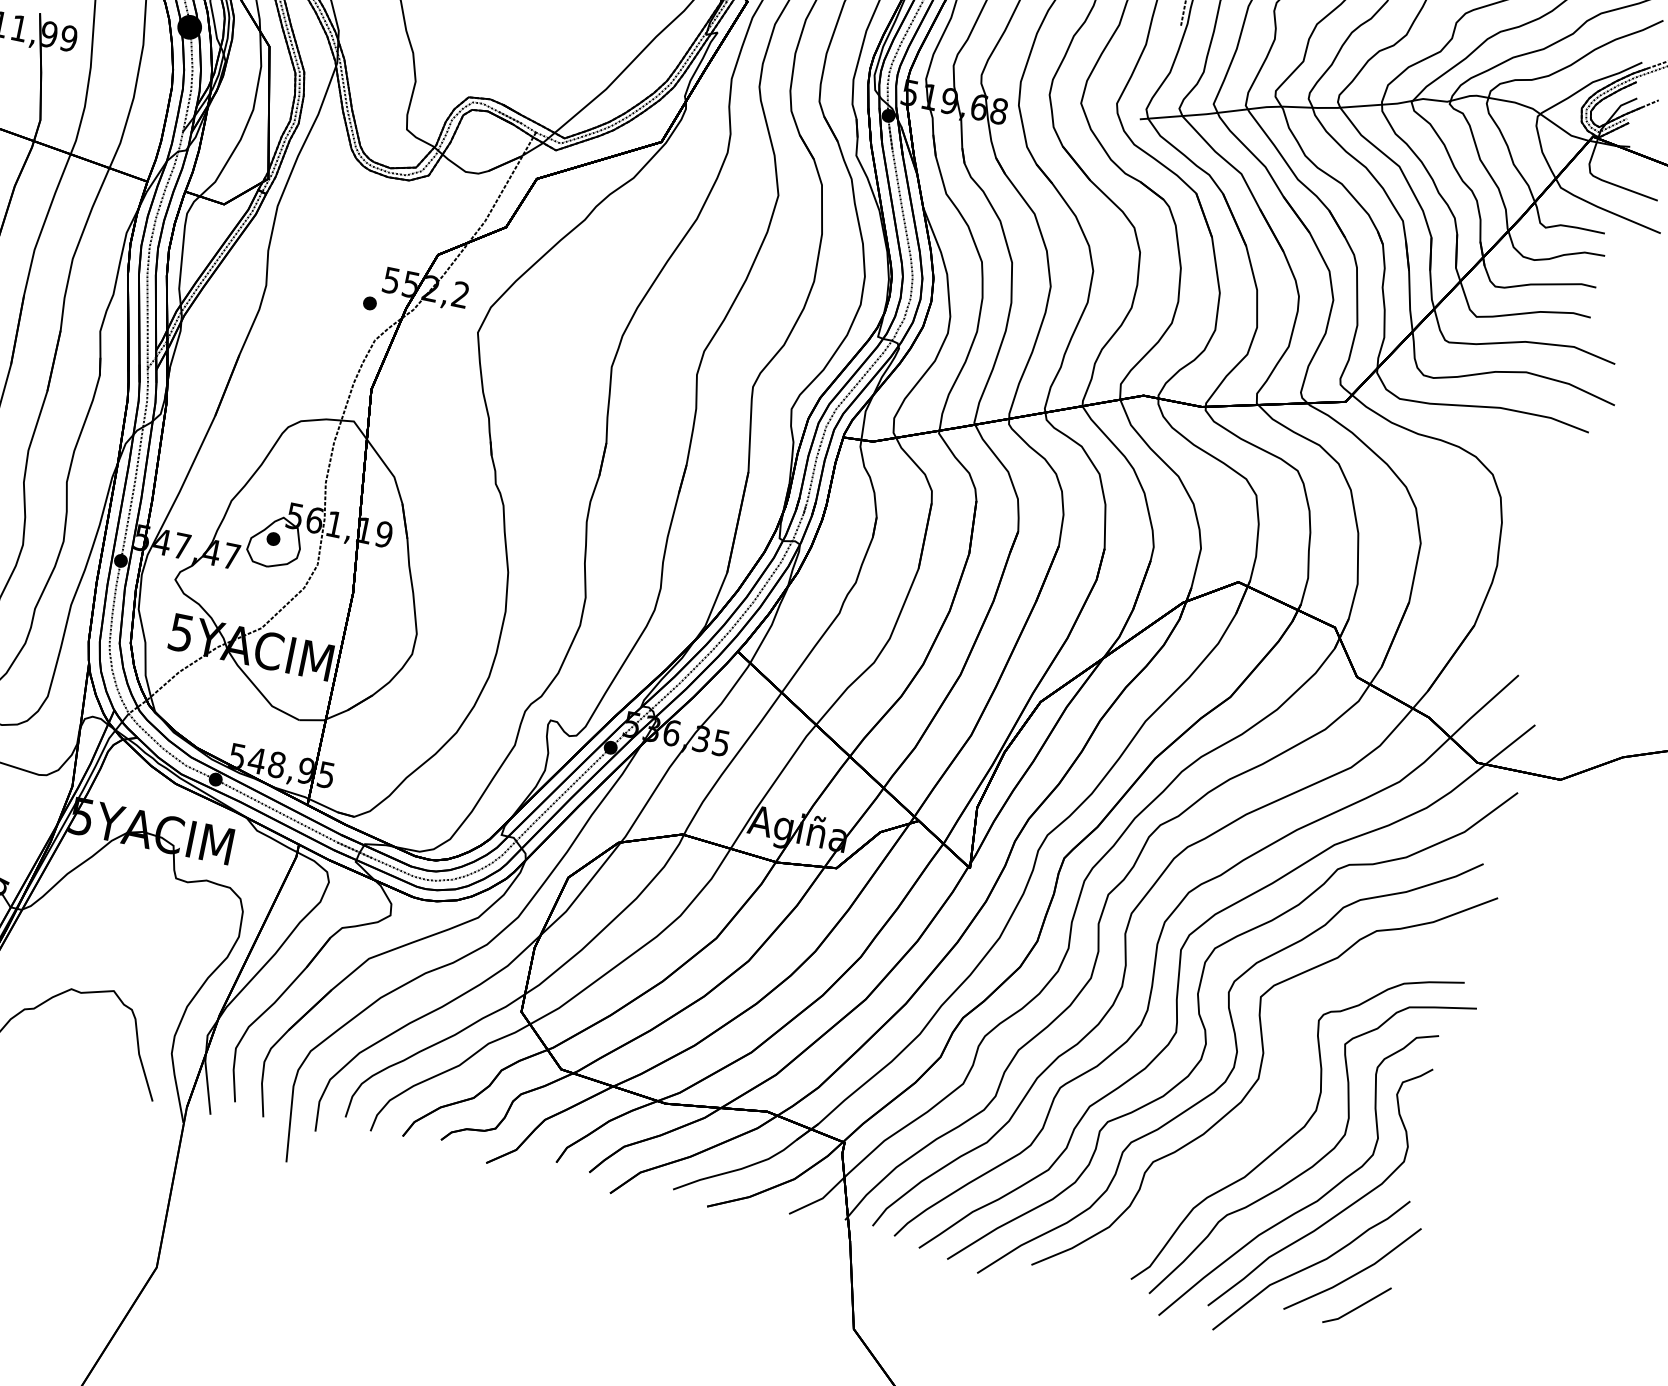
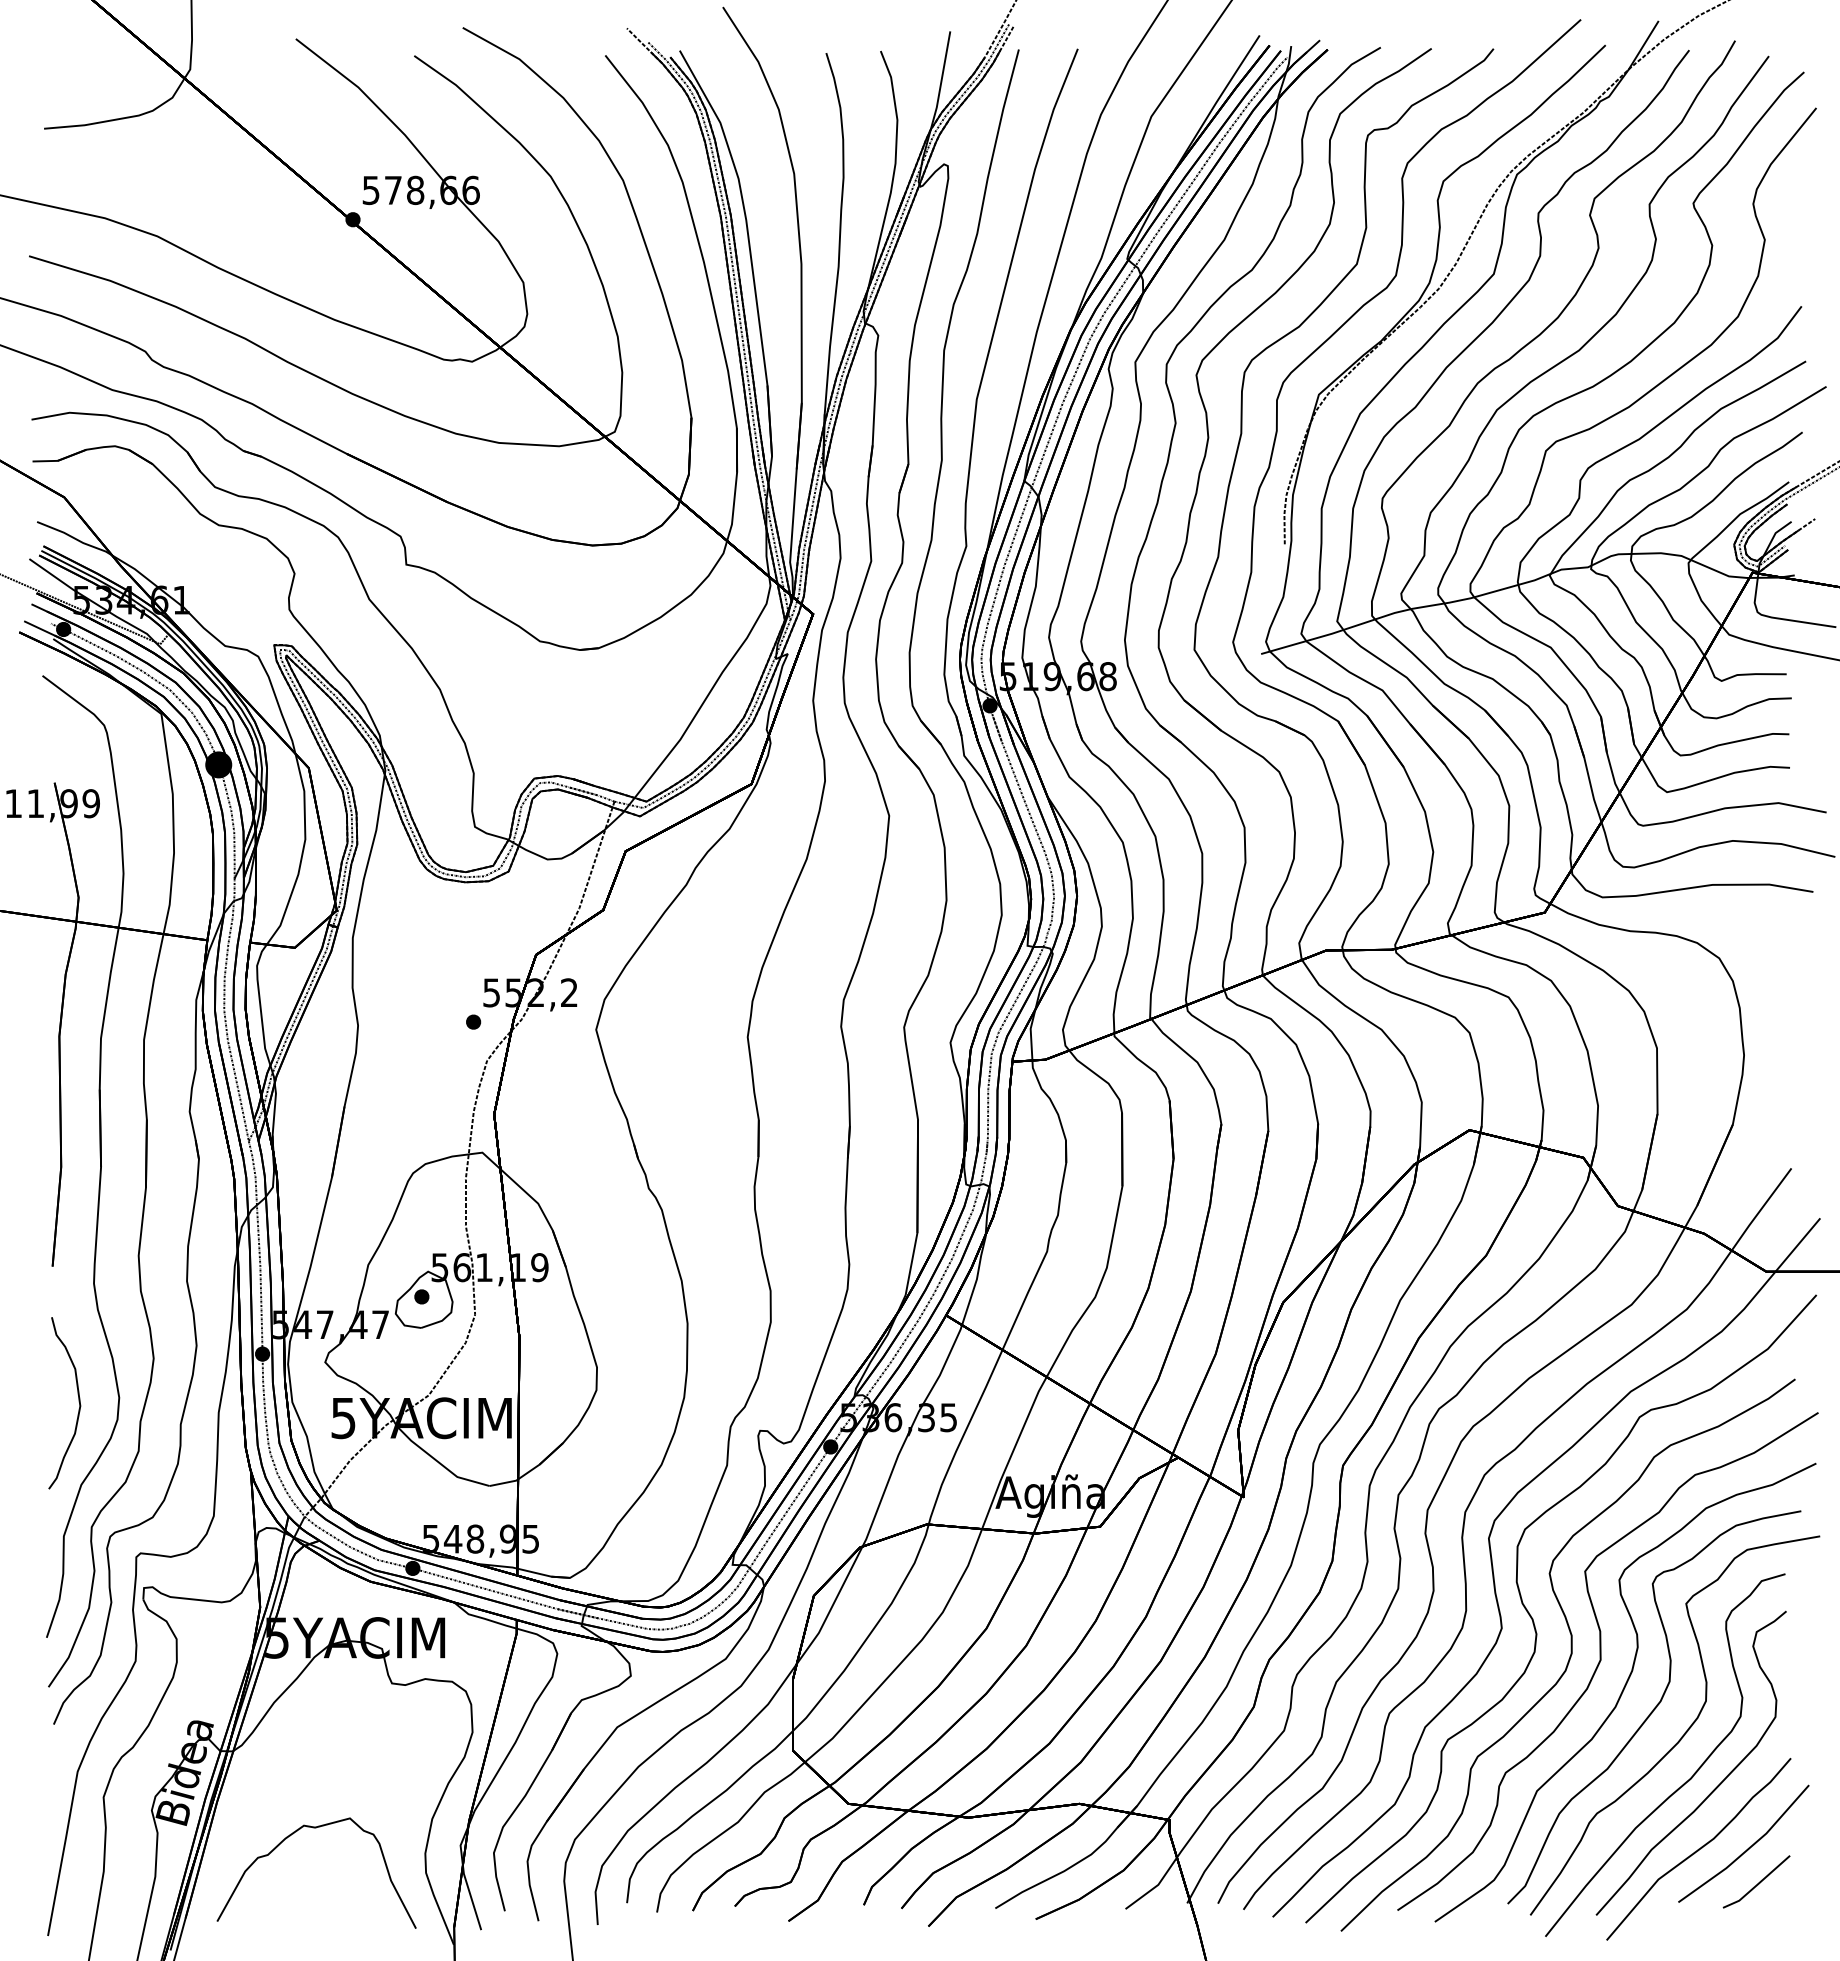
part: (1274, 1112) -> (1625, 1692), added

